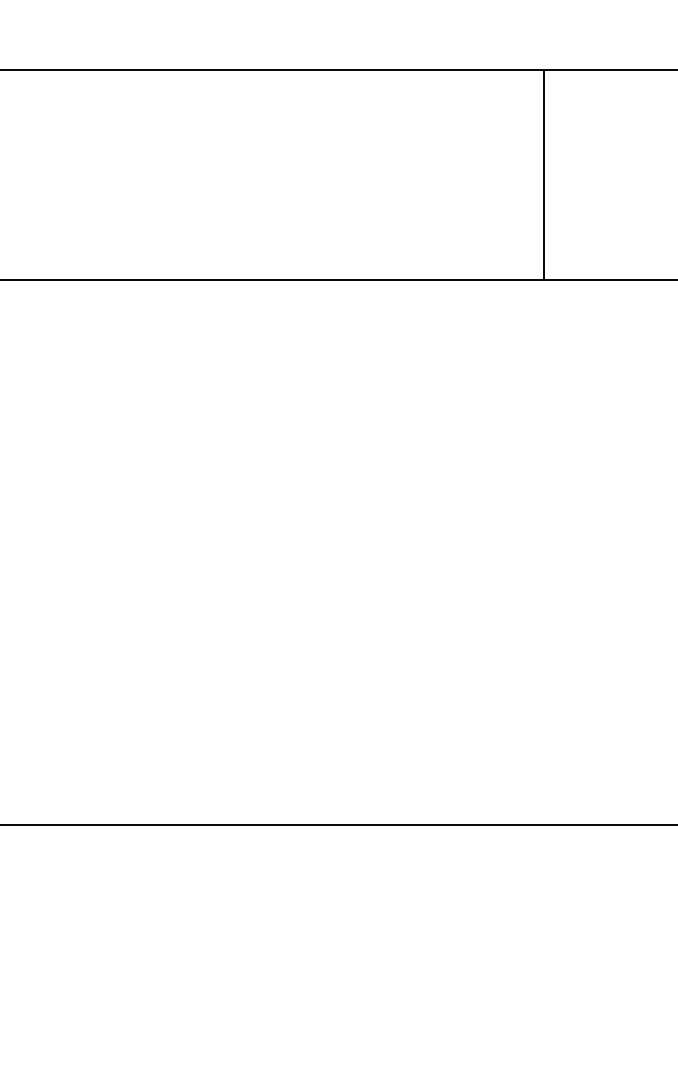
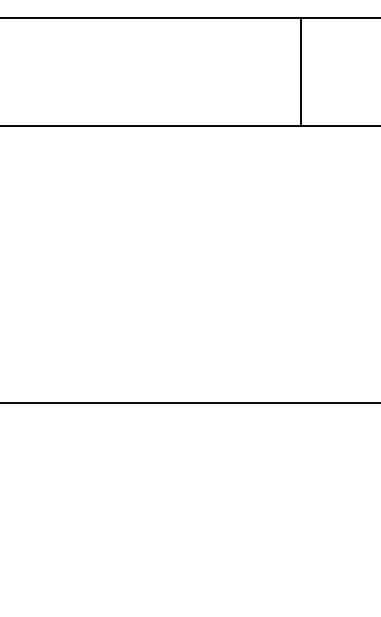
line: (543, 174) -> (300, 71), moved

